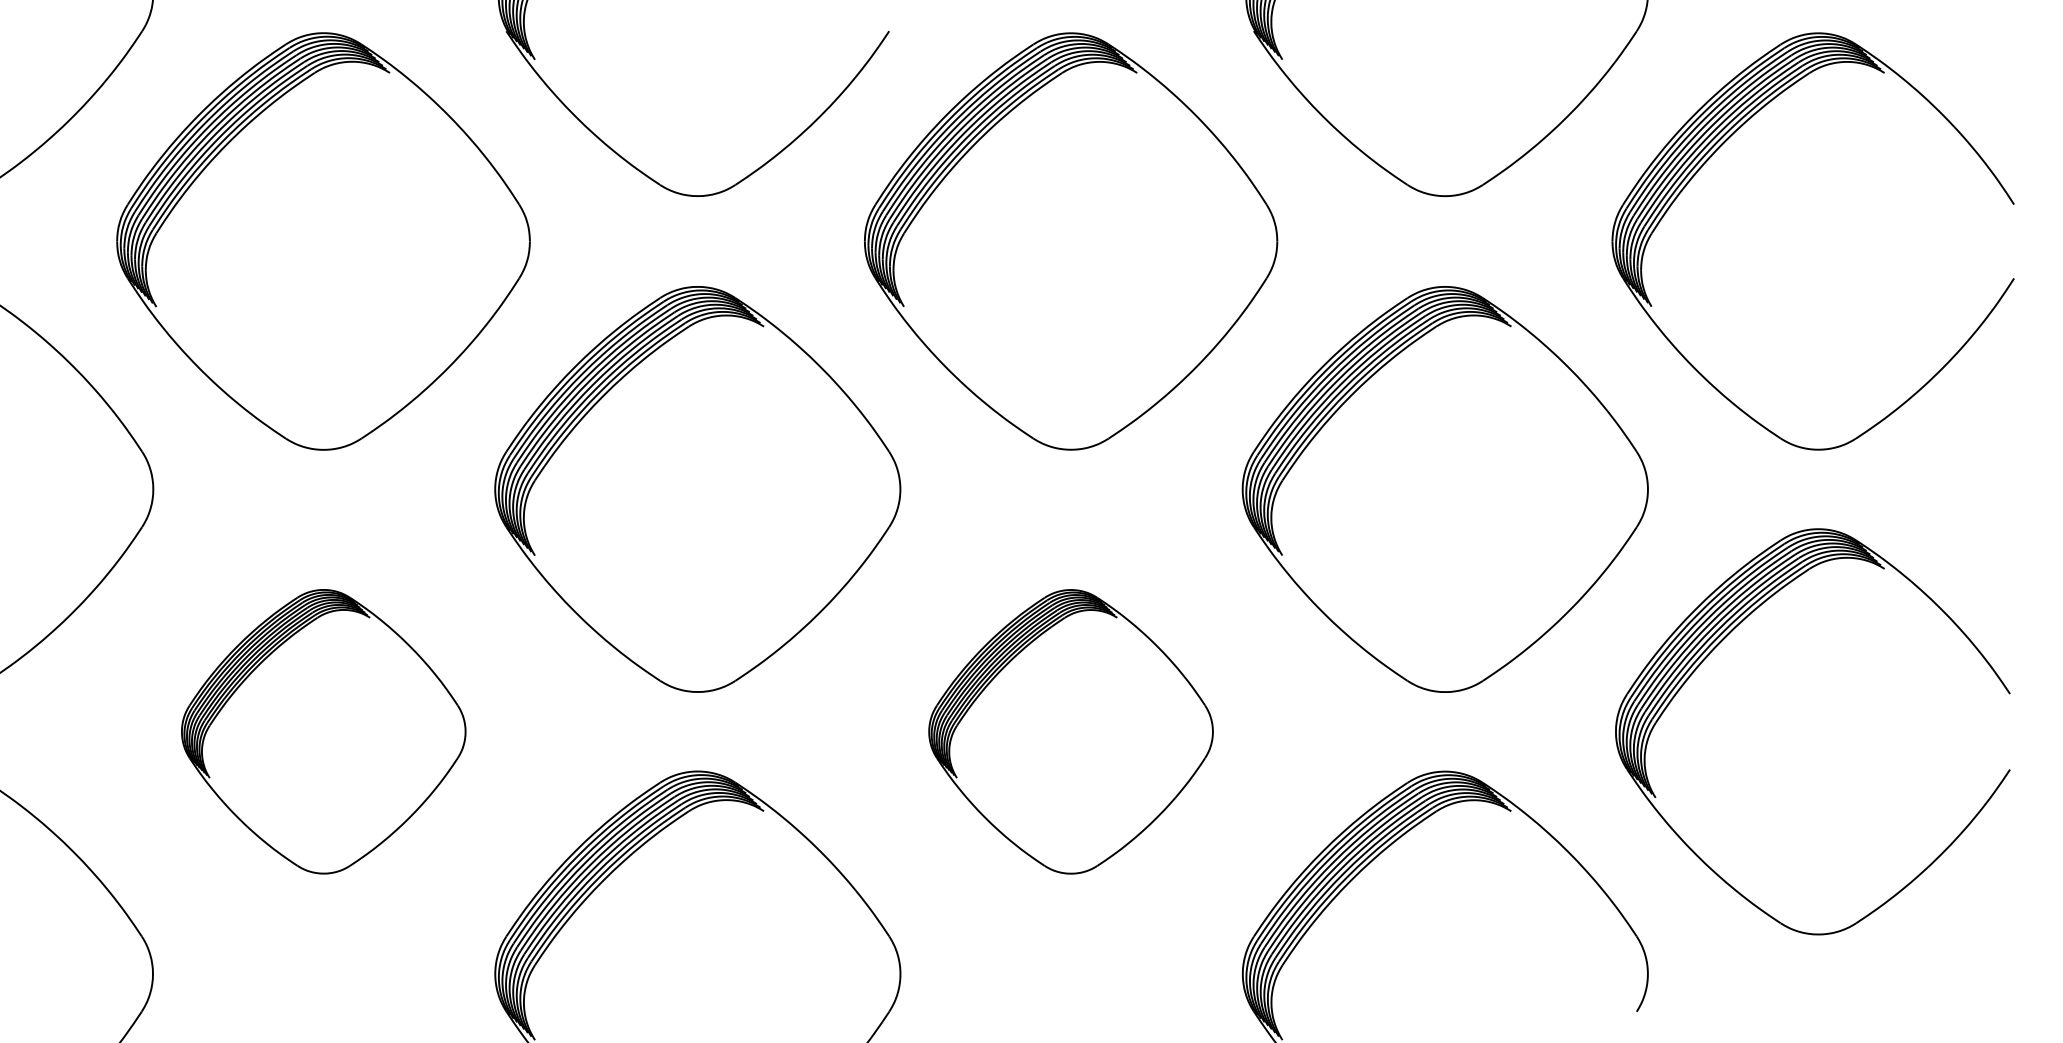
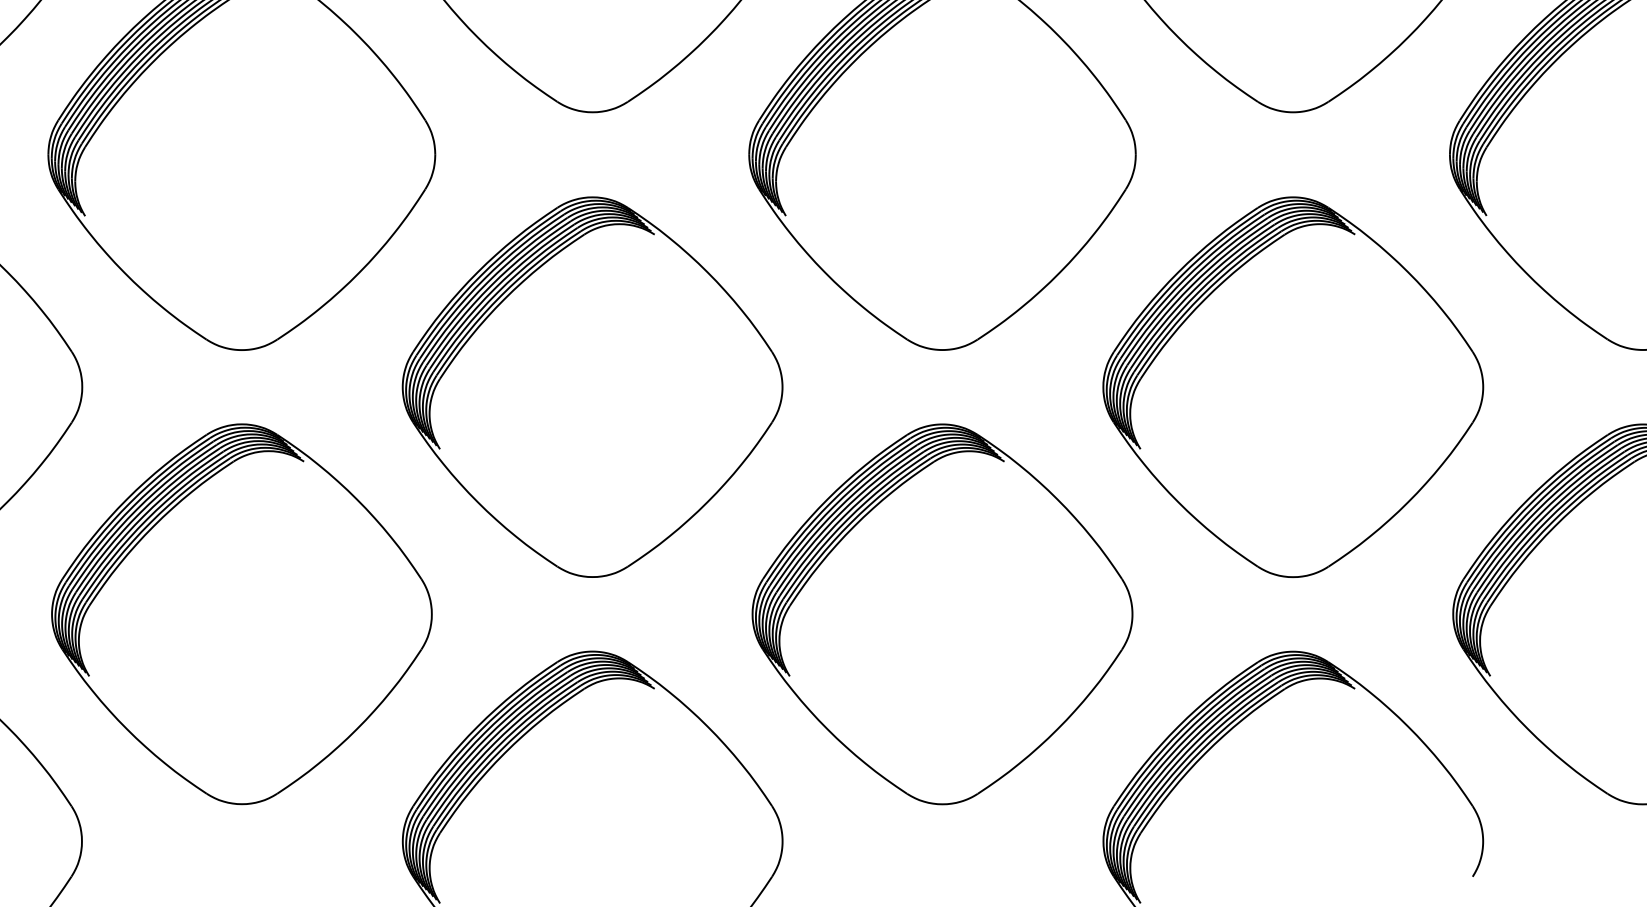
part: (323, 731) -> (241, 614), size x1.43
part: (1070, 731) -> (941, 614), size x1.43

